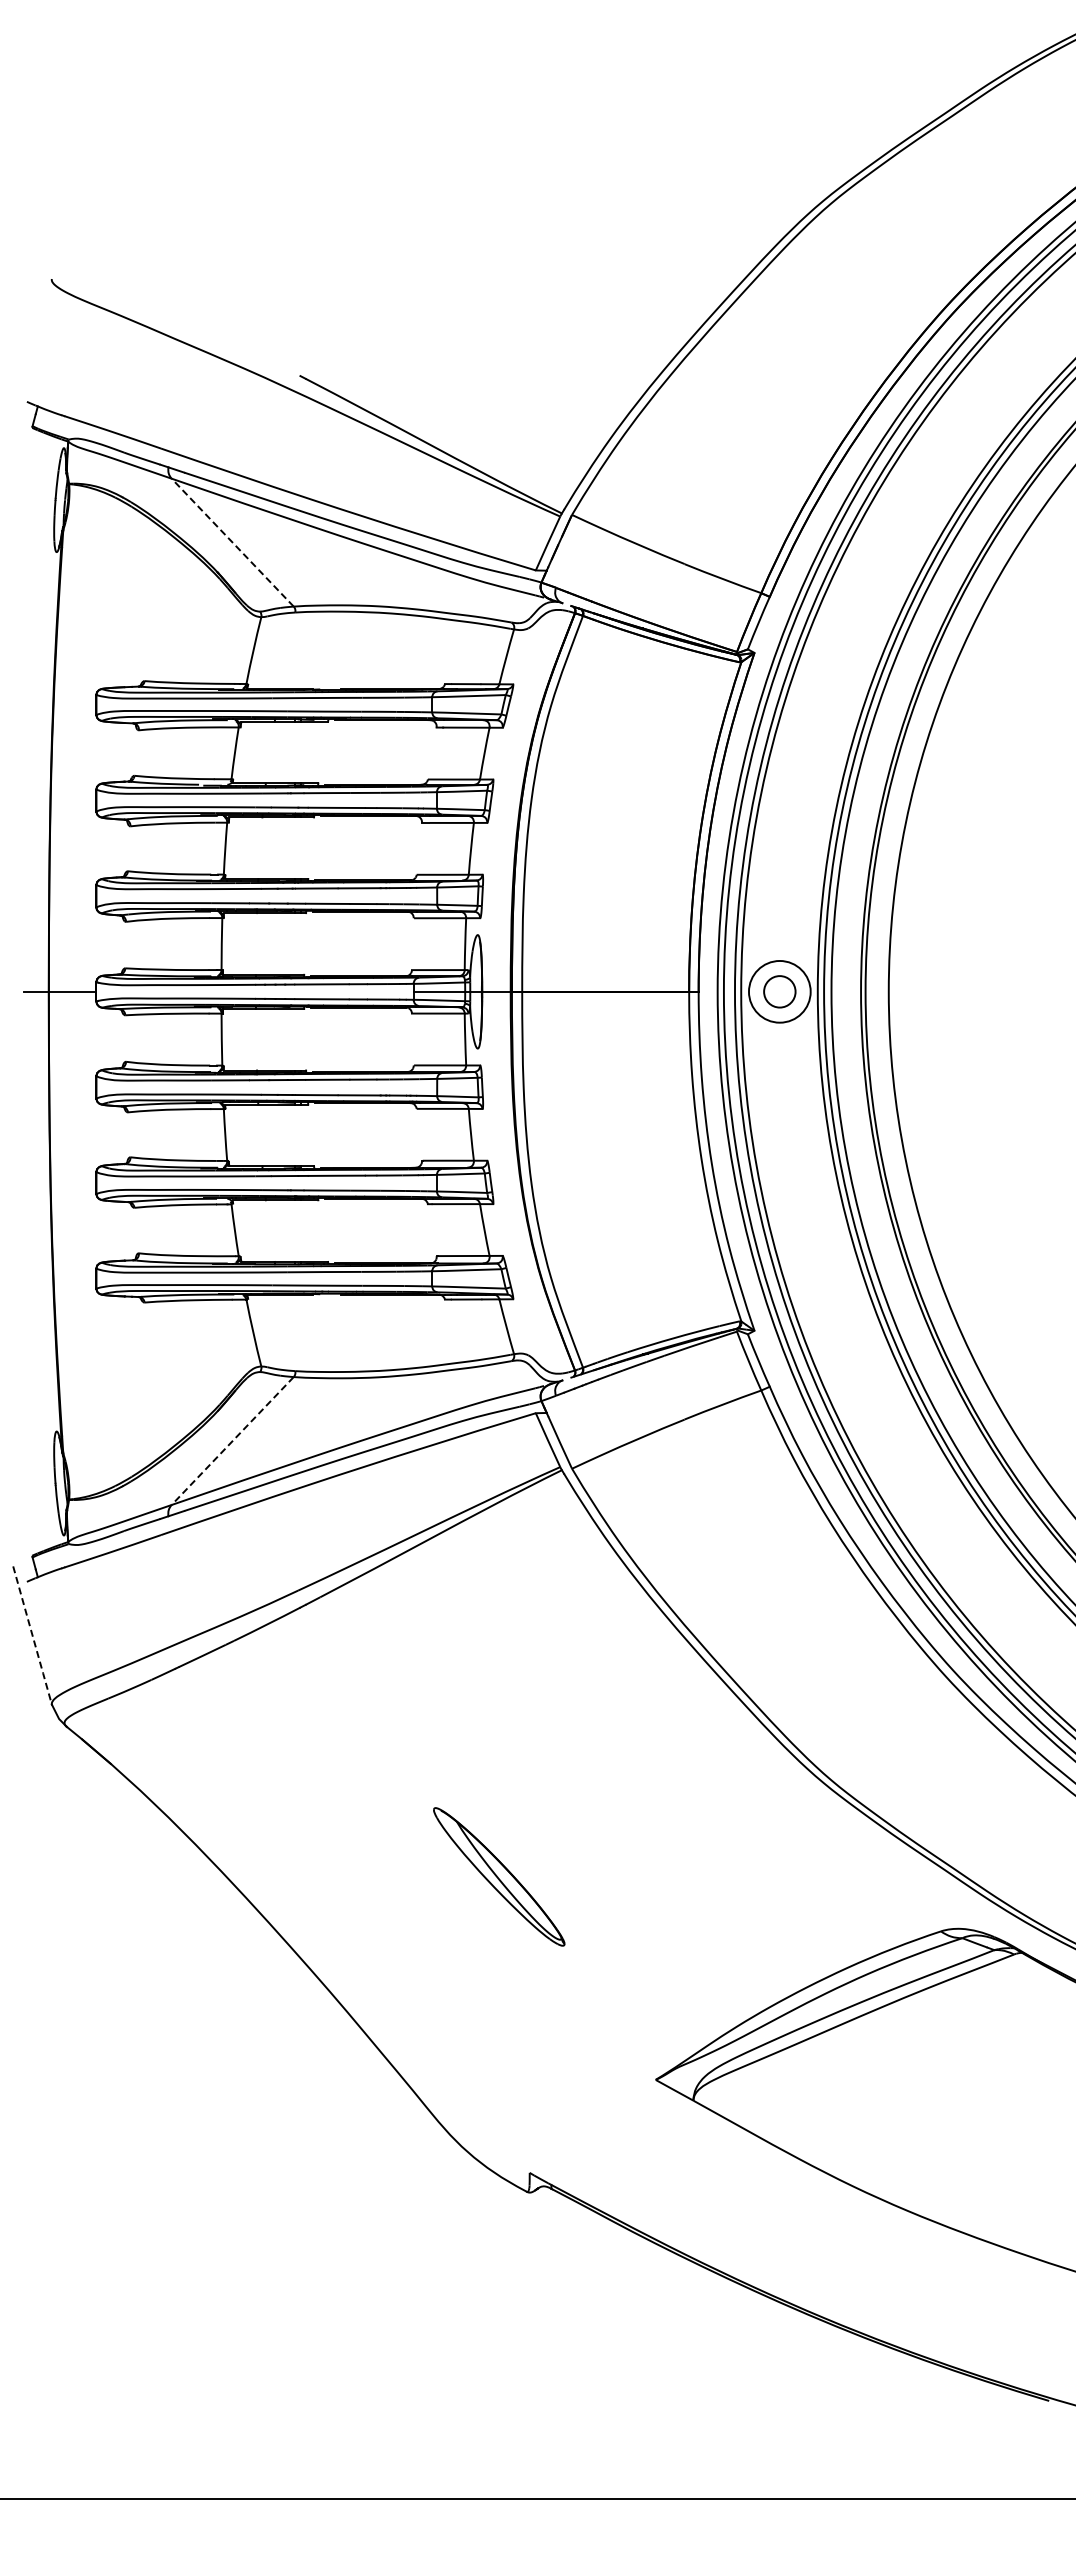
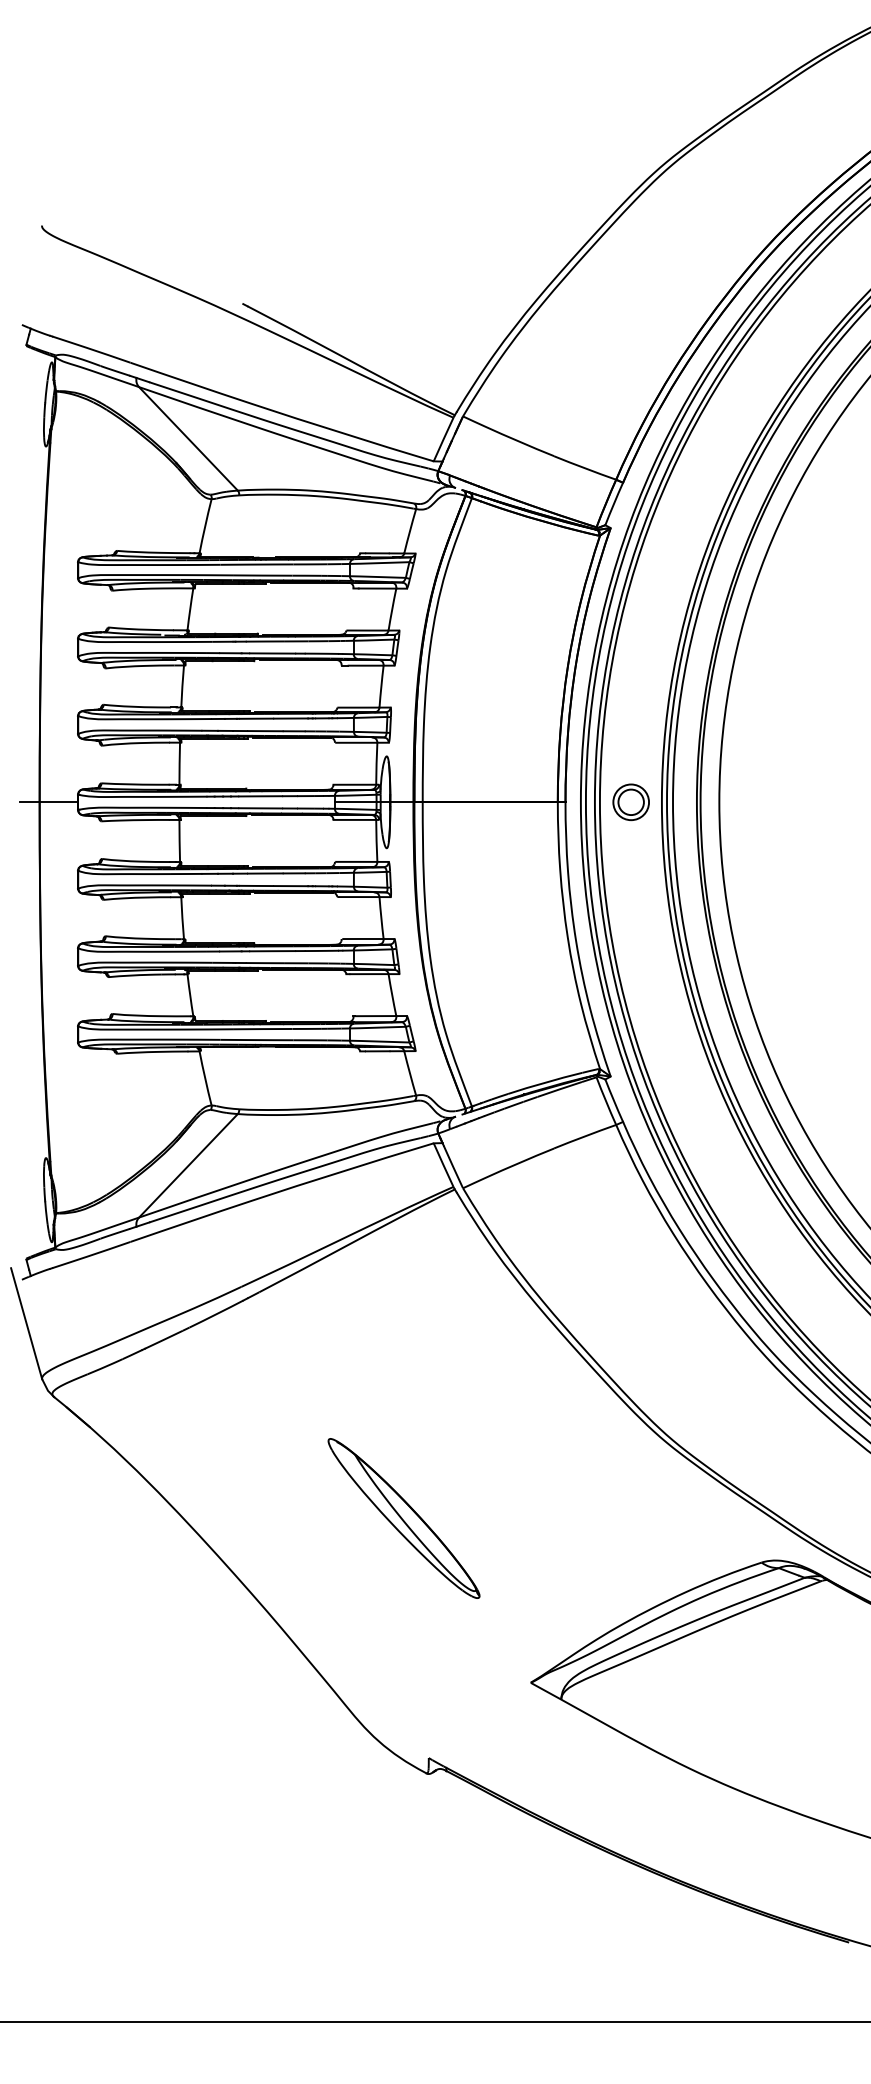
line: (232, 542) -> (188, 438), dashed -> solid
circle: (779, 991) -> (630, 802), size x0.71
line: (232, 1441) -> (188, 1166), dashed -> solid
line: (32, 1636) -> (26, 1324), dashed -> solid
part: (499, 1876) -> (404, 1518), size x1.43

